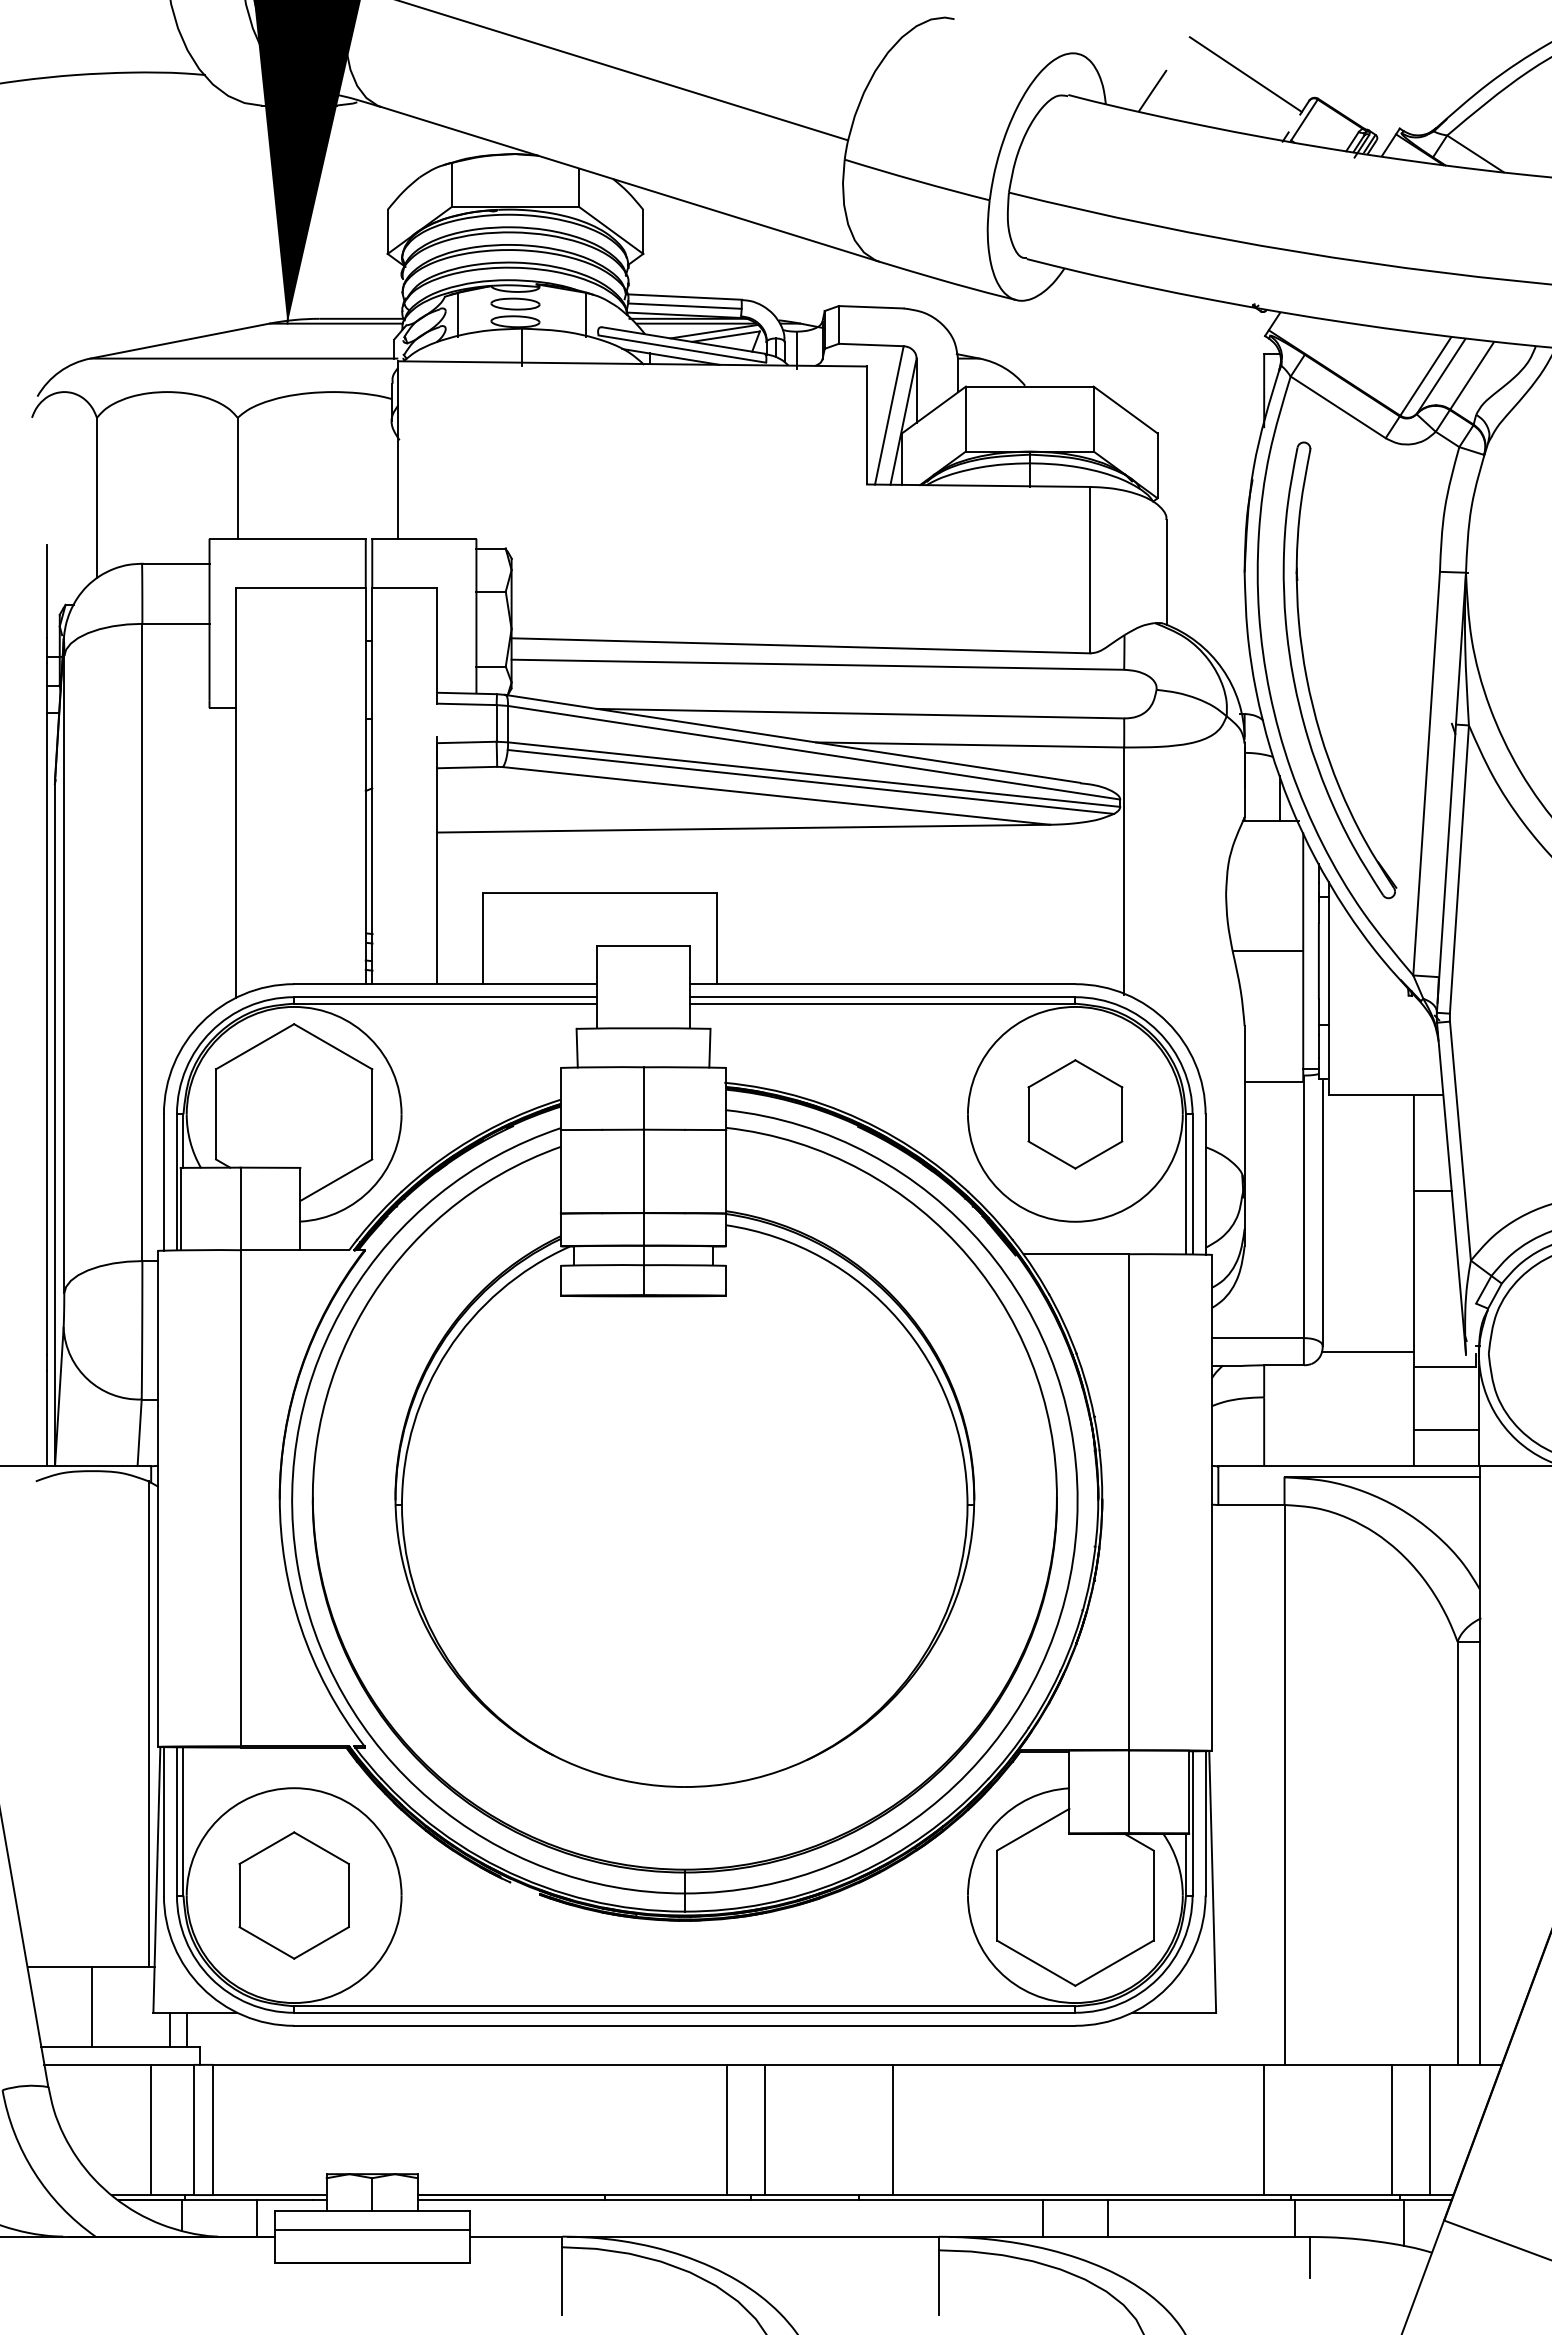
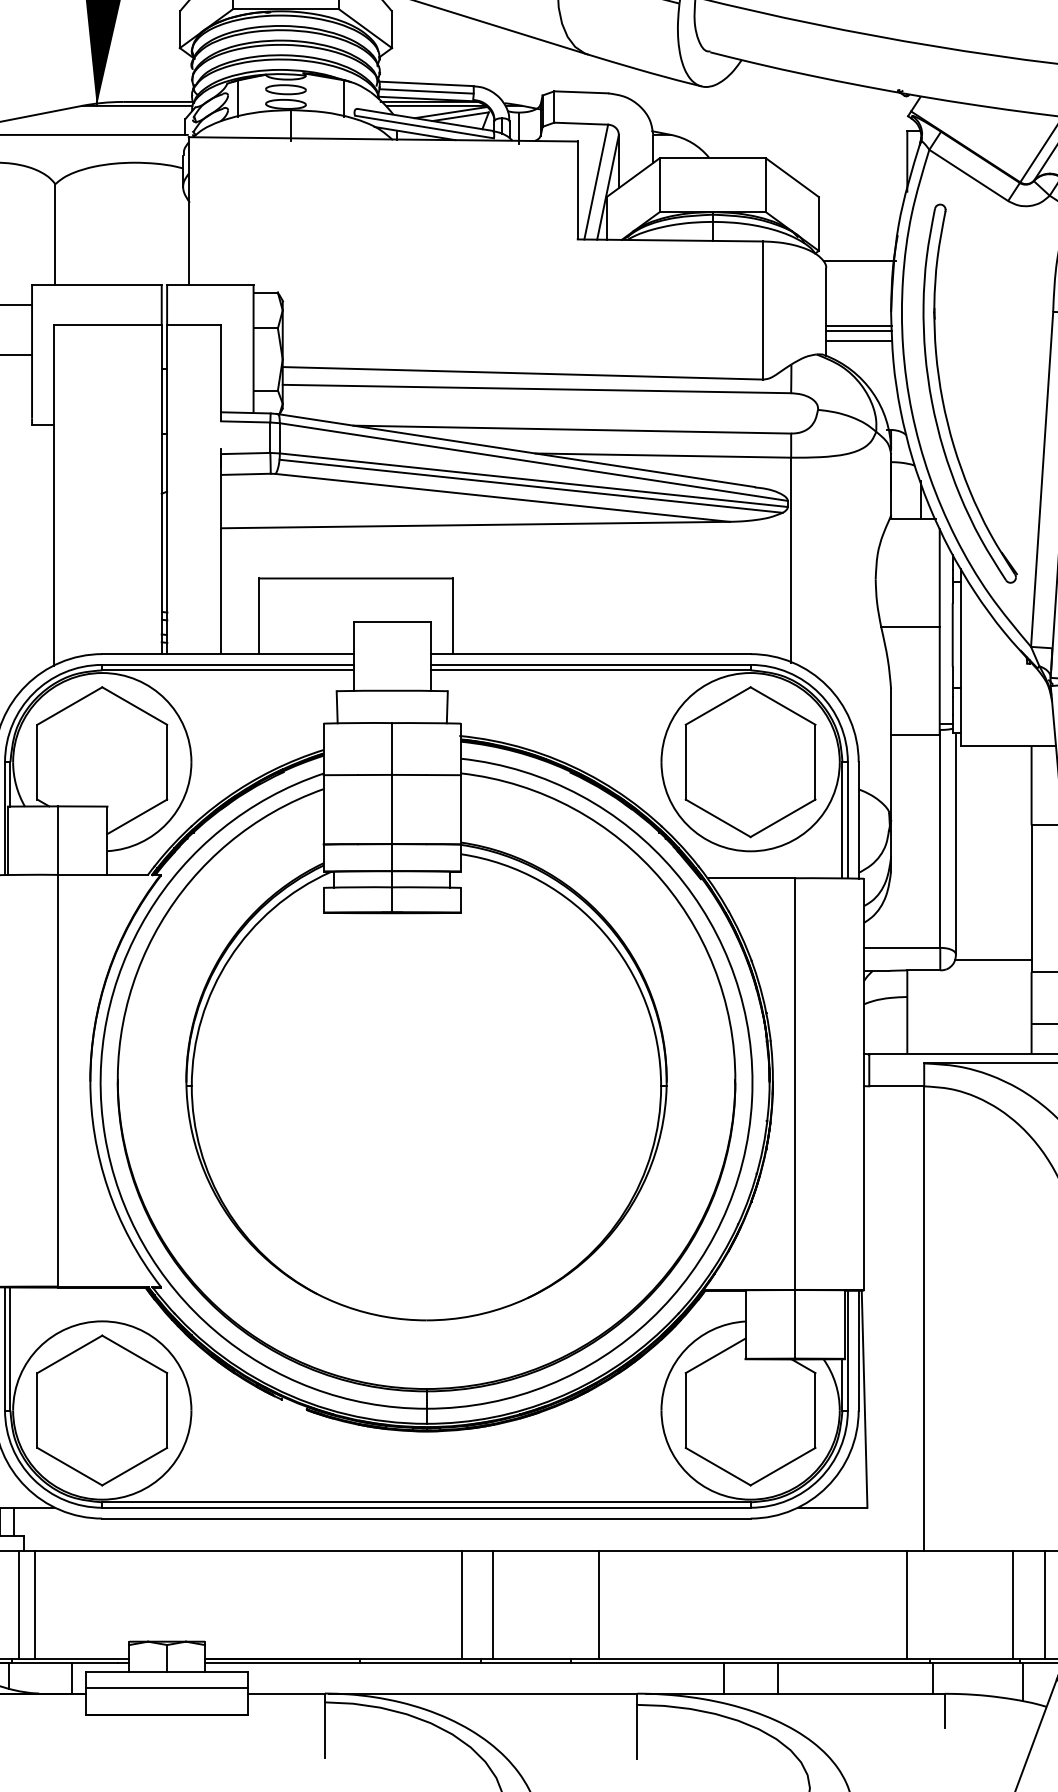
line: (1206, 510) -> (859, 261), added
line: (1205, 588) -> (858, 325), added
line: (1205, 595) -> (858, 331), added
line: (1206, 606) -> (859, 340), added
part: (1075, 1114) -> (750, 762), size x1.67
part: (294, 1895) -> (102, 1410), size x1.43

